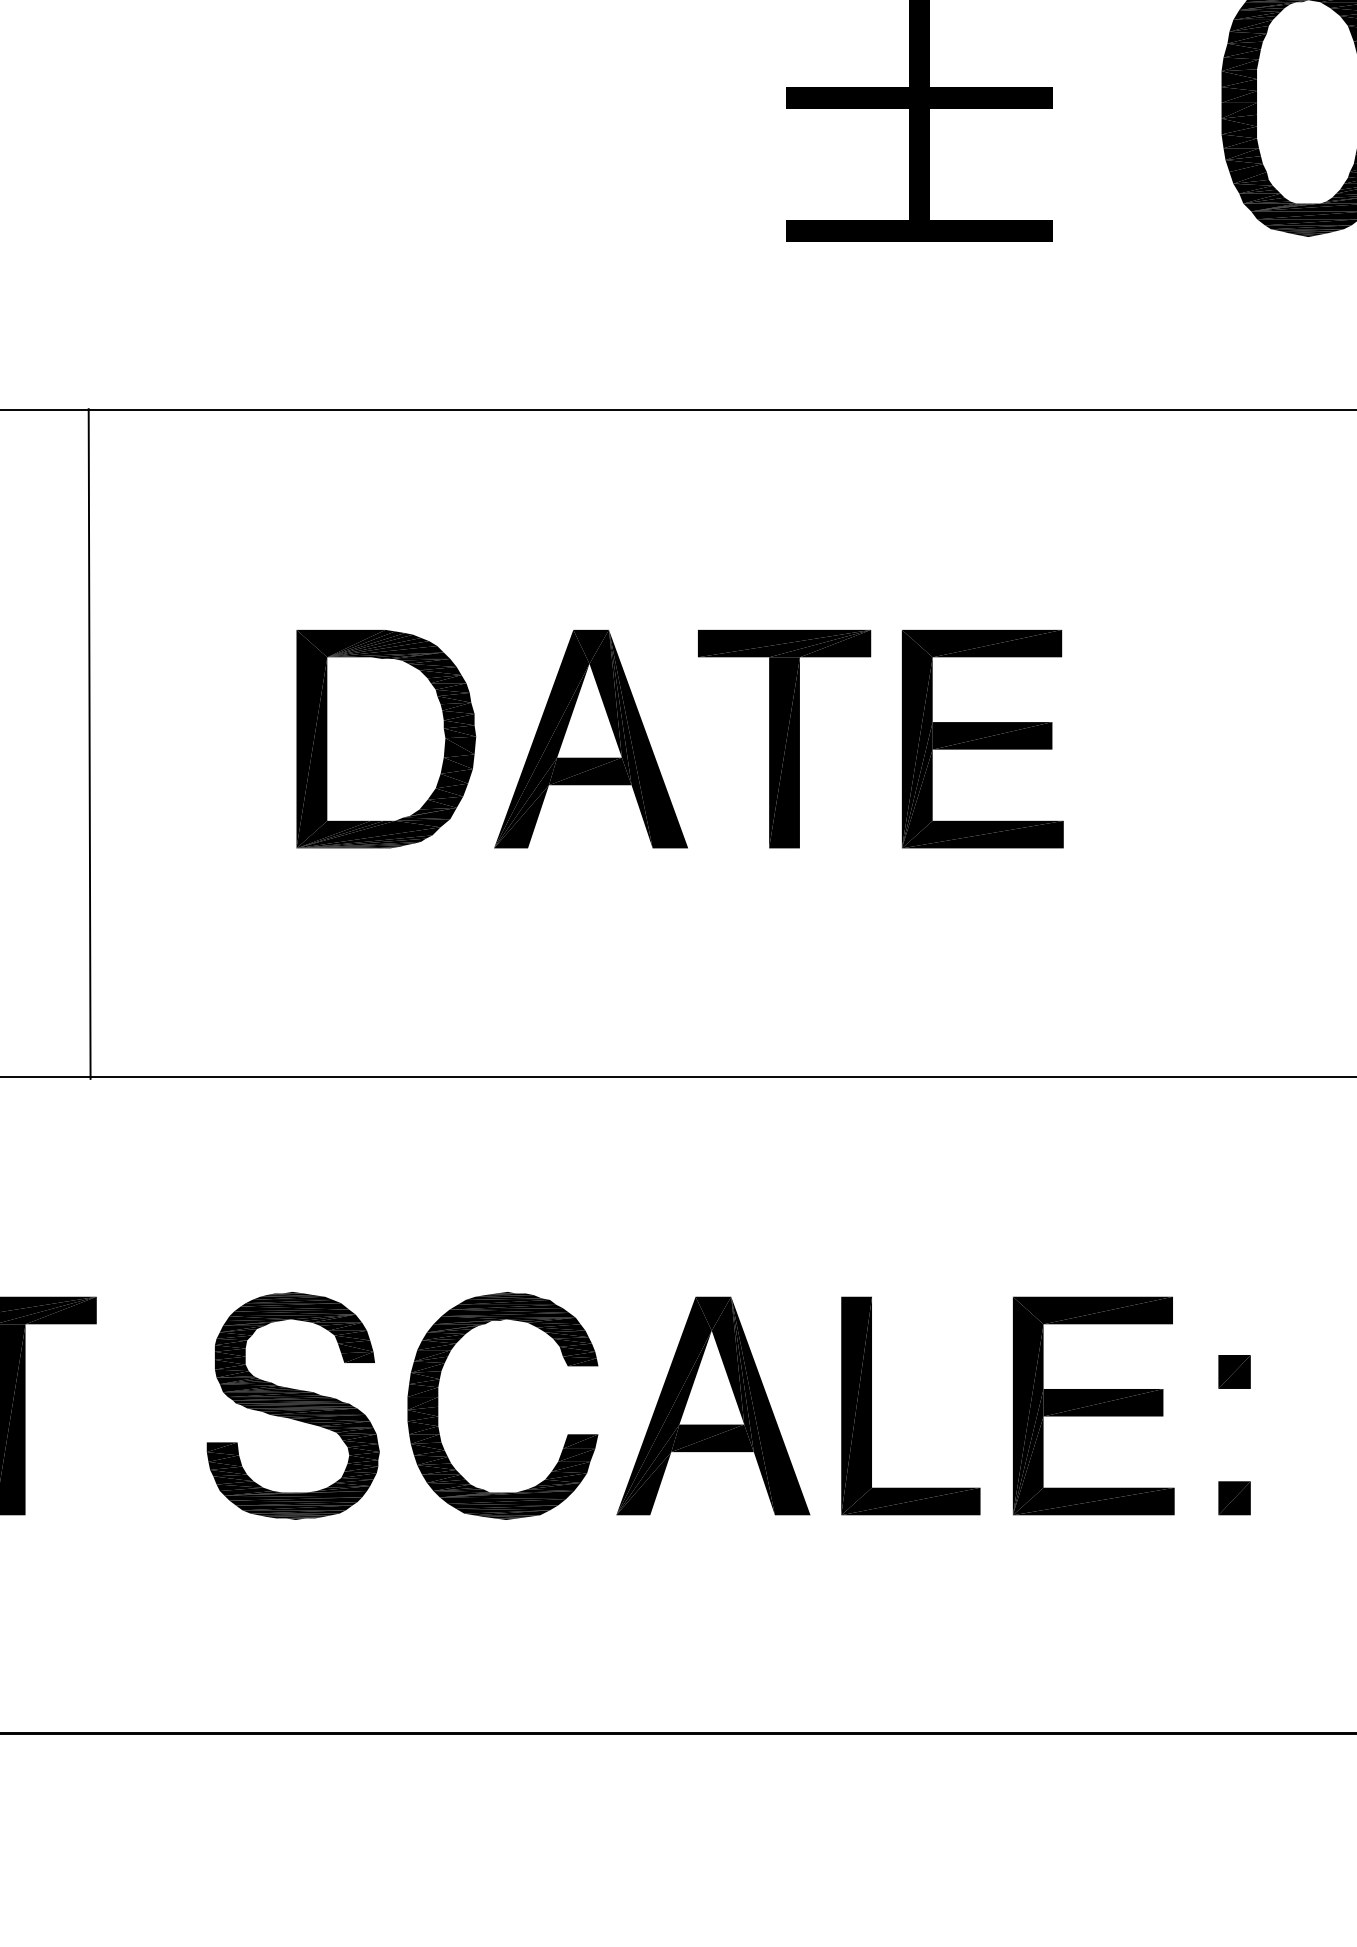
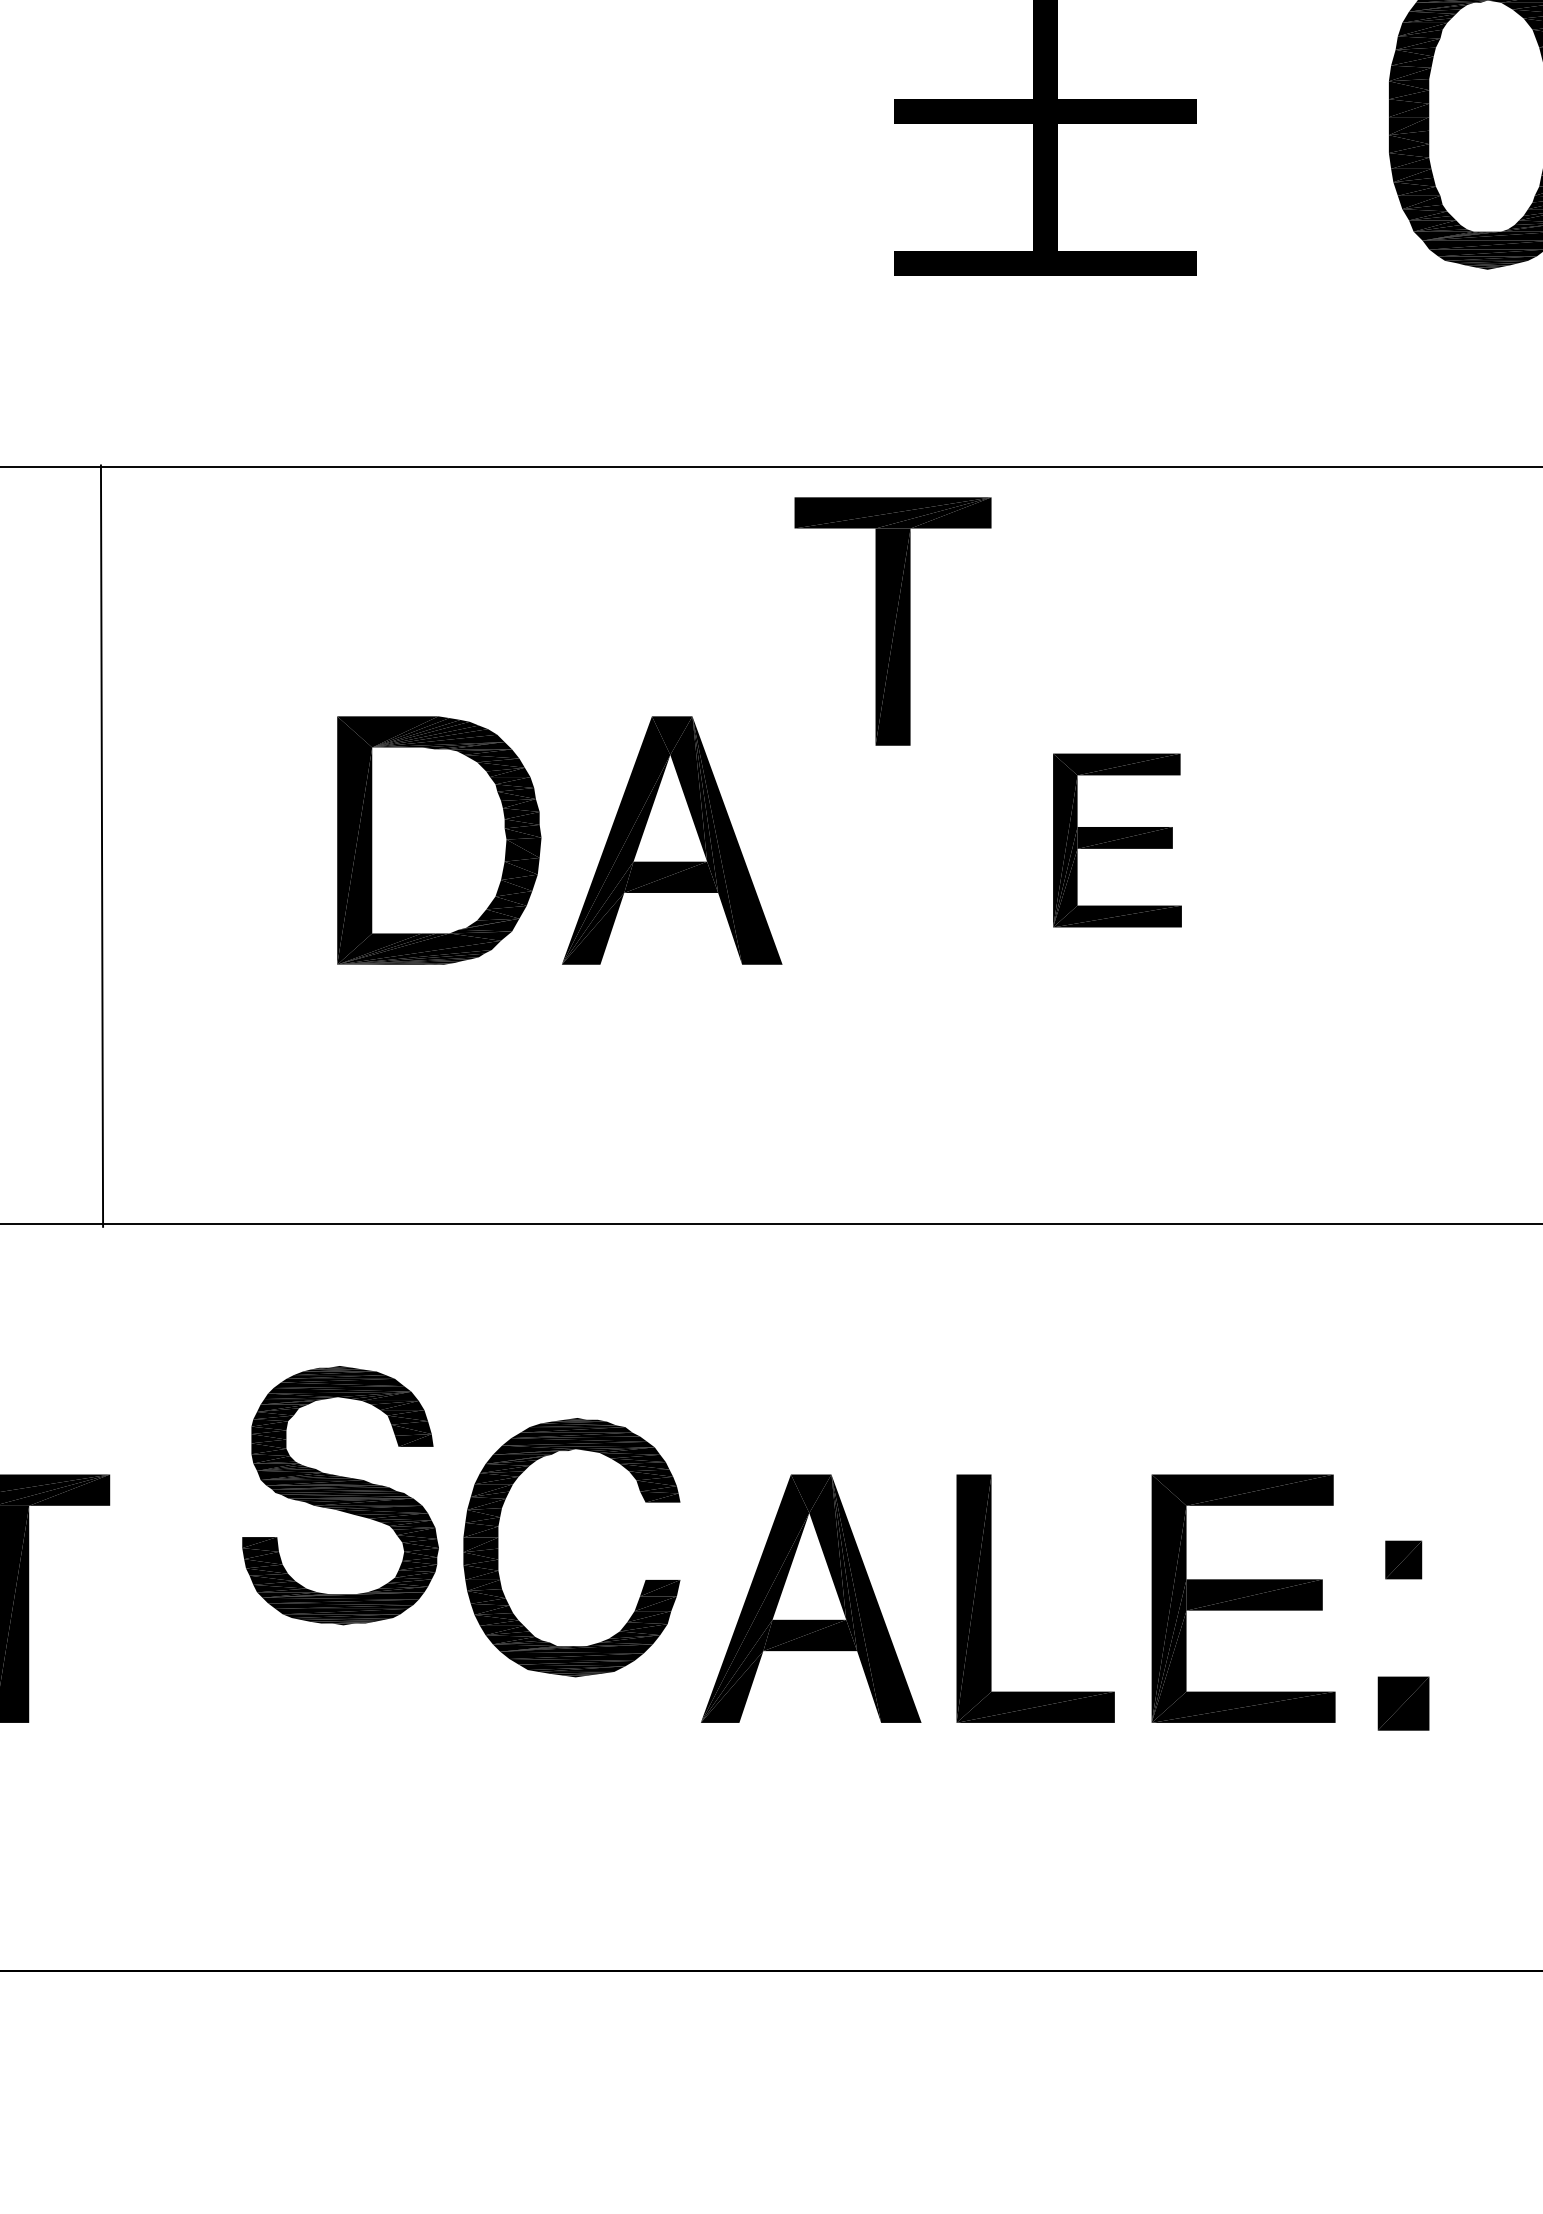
part: (784, 739) -> (892, 621), moved
part: (982, 739) -> (1117, 840), size x0.7
part: (293, 1405) -> (340, 1495), moved
part: (438, 1405) -> (498, 1547), moved
part: (1234, 1498) -> (1403, 1703), size x1.4

